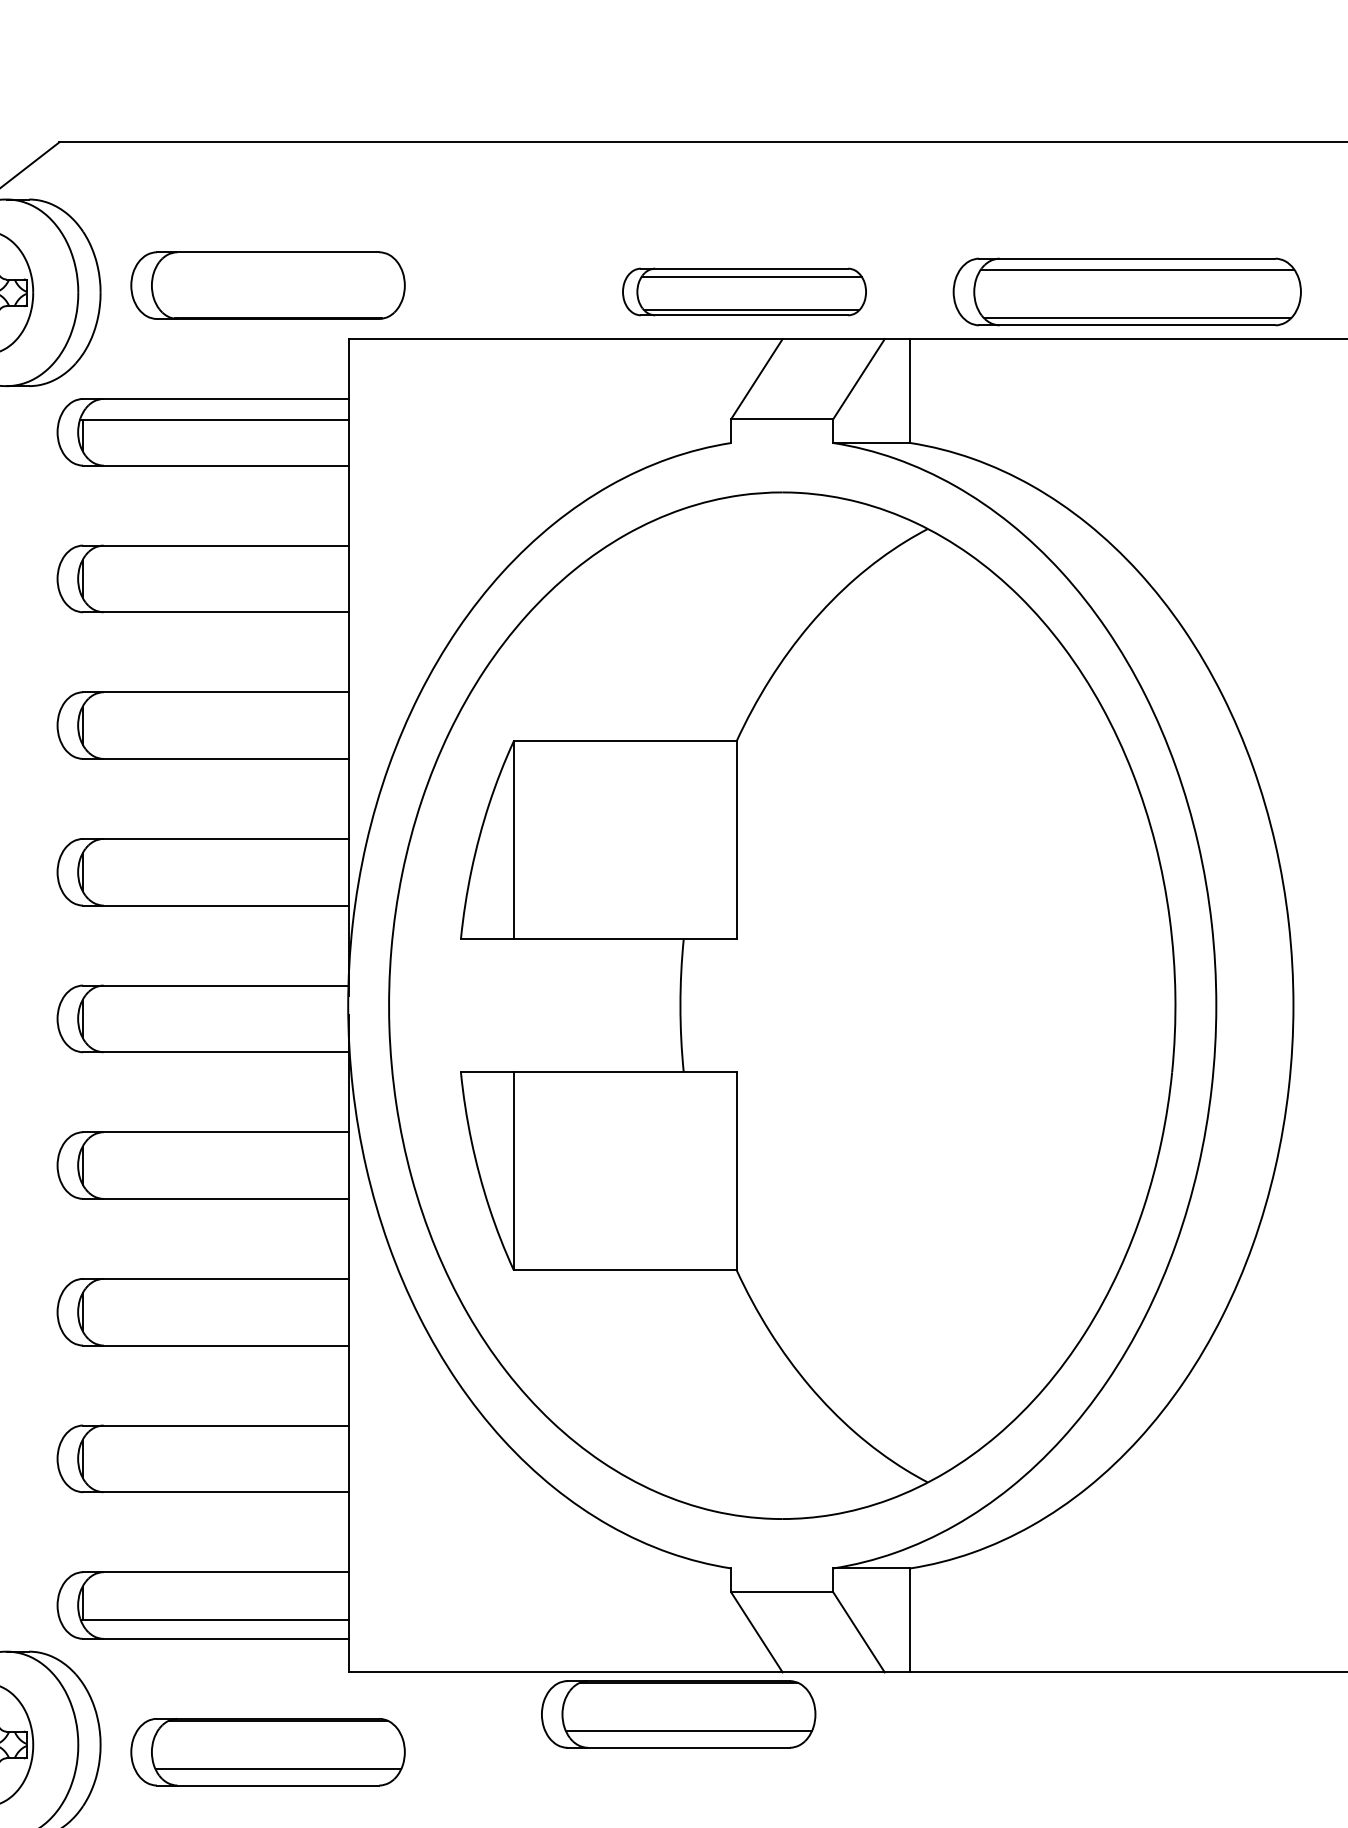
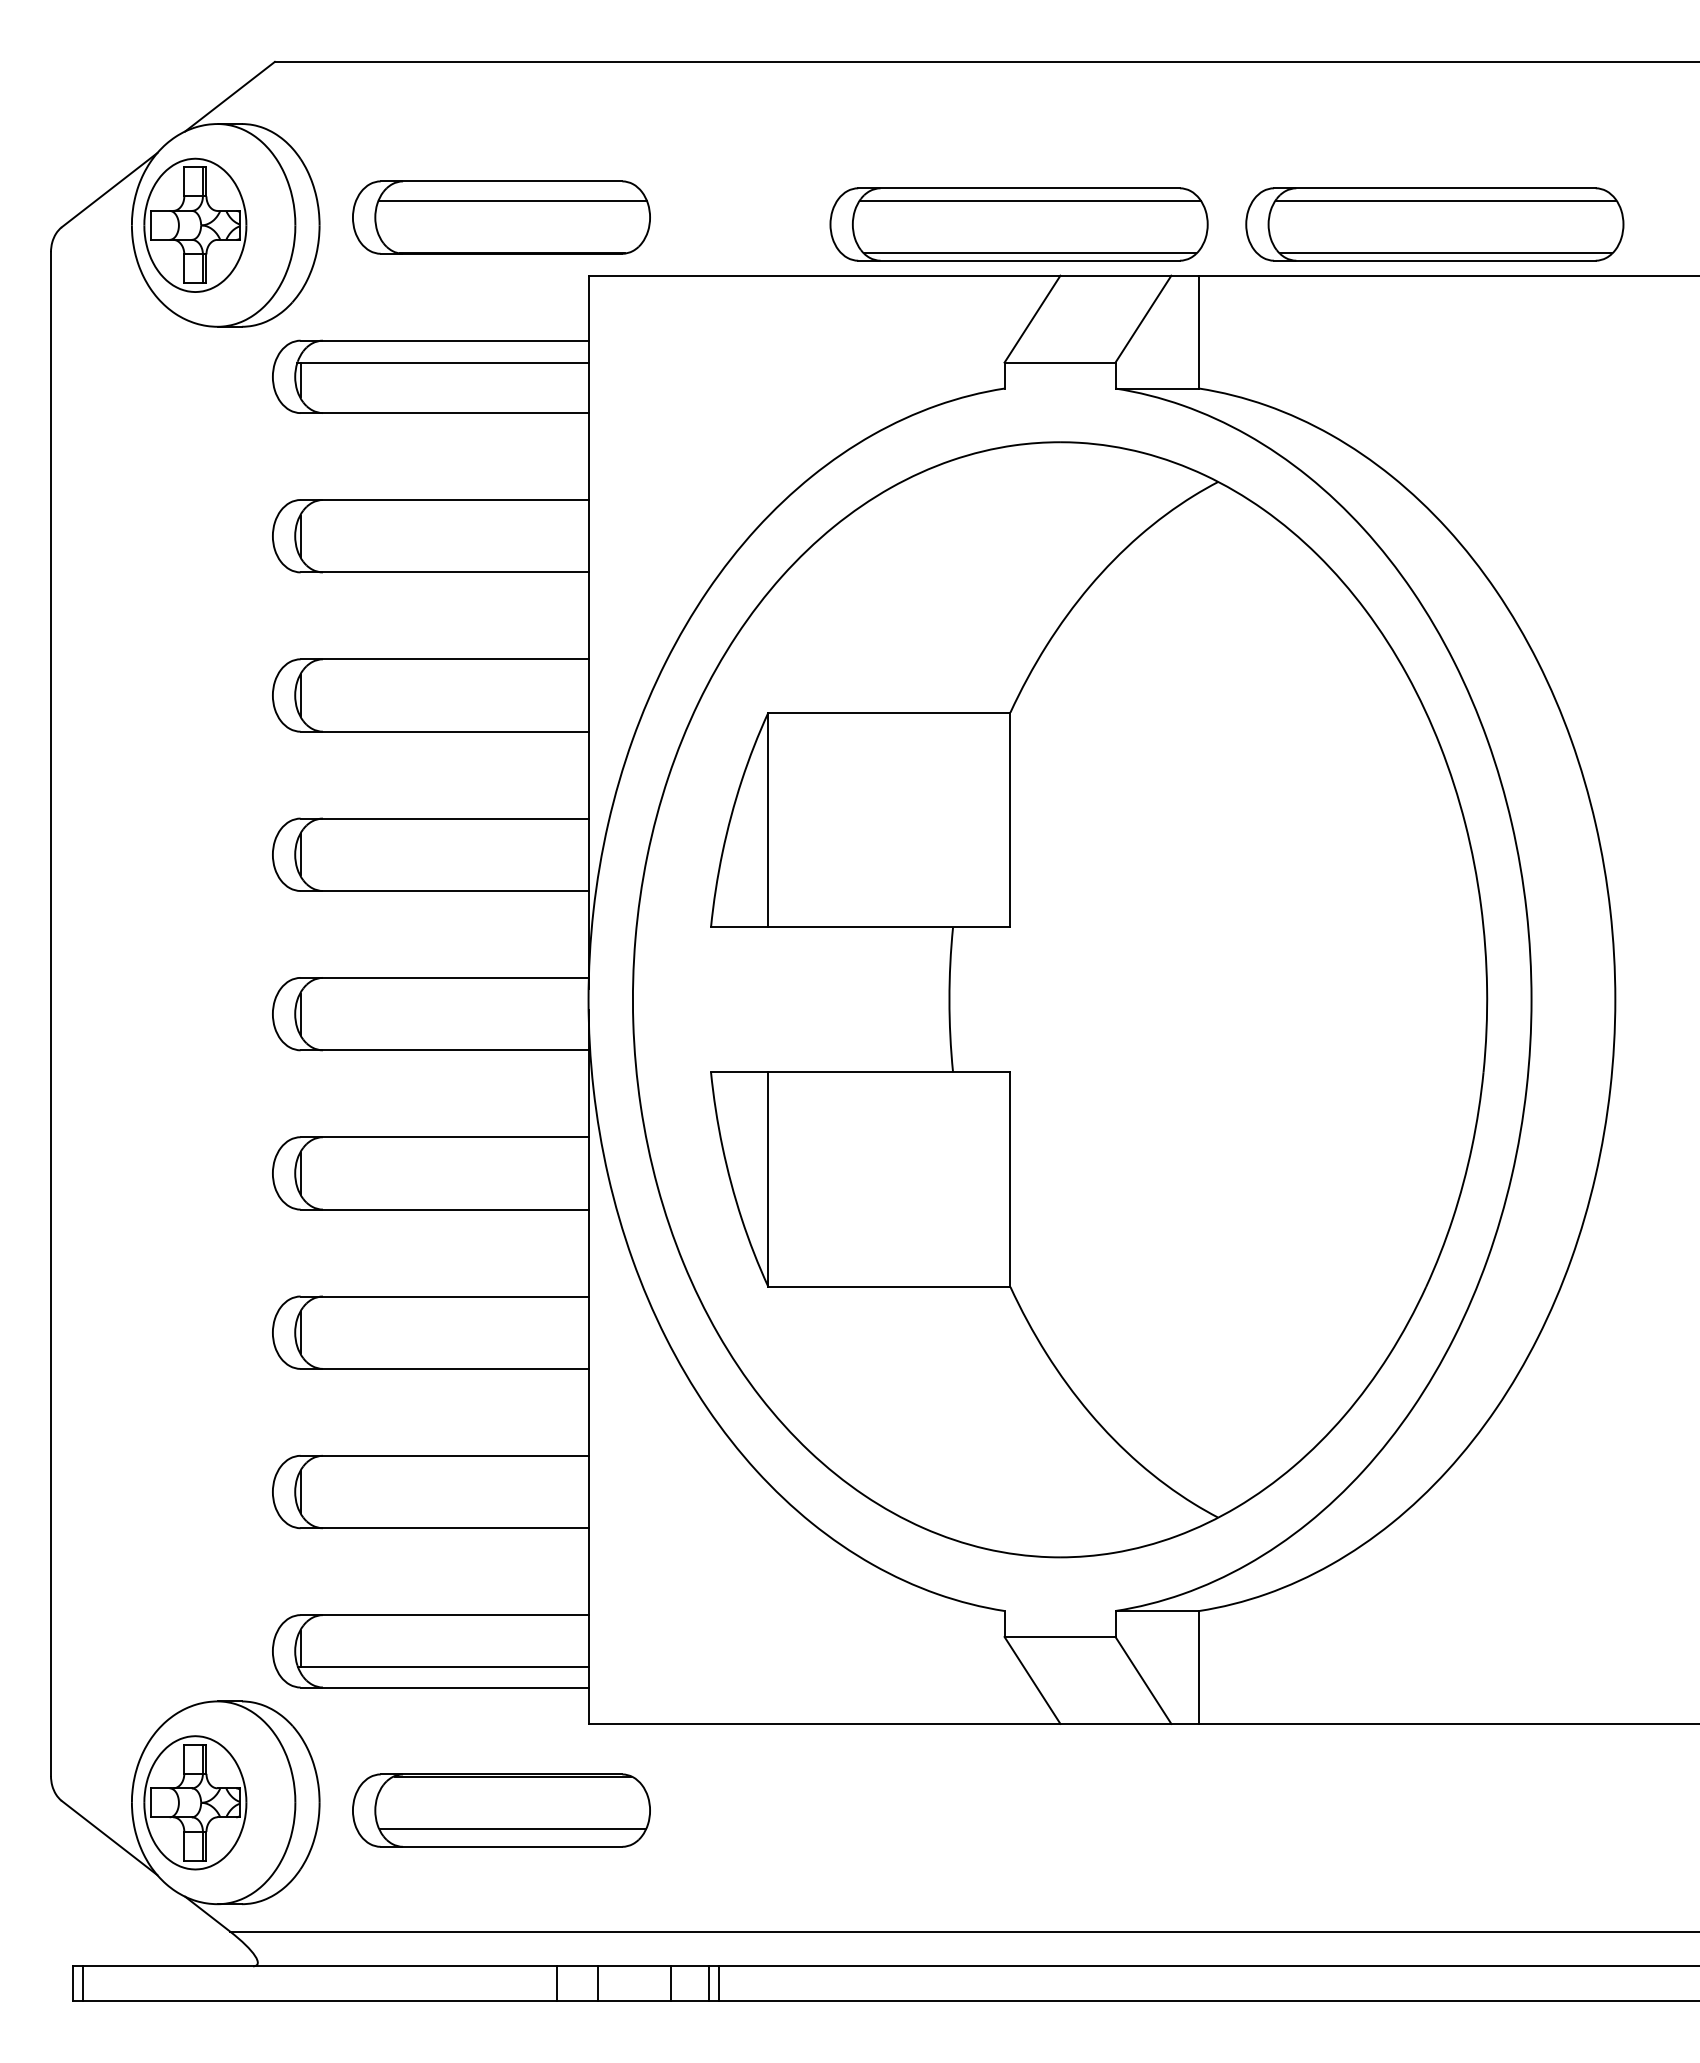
line: (278, 269) -> (512, 200), added
part: (744, 291) -> (1018, 224), size x1.43
part: (678, 1714) -> (947, 1769), removed

